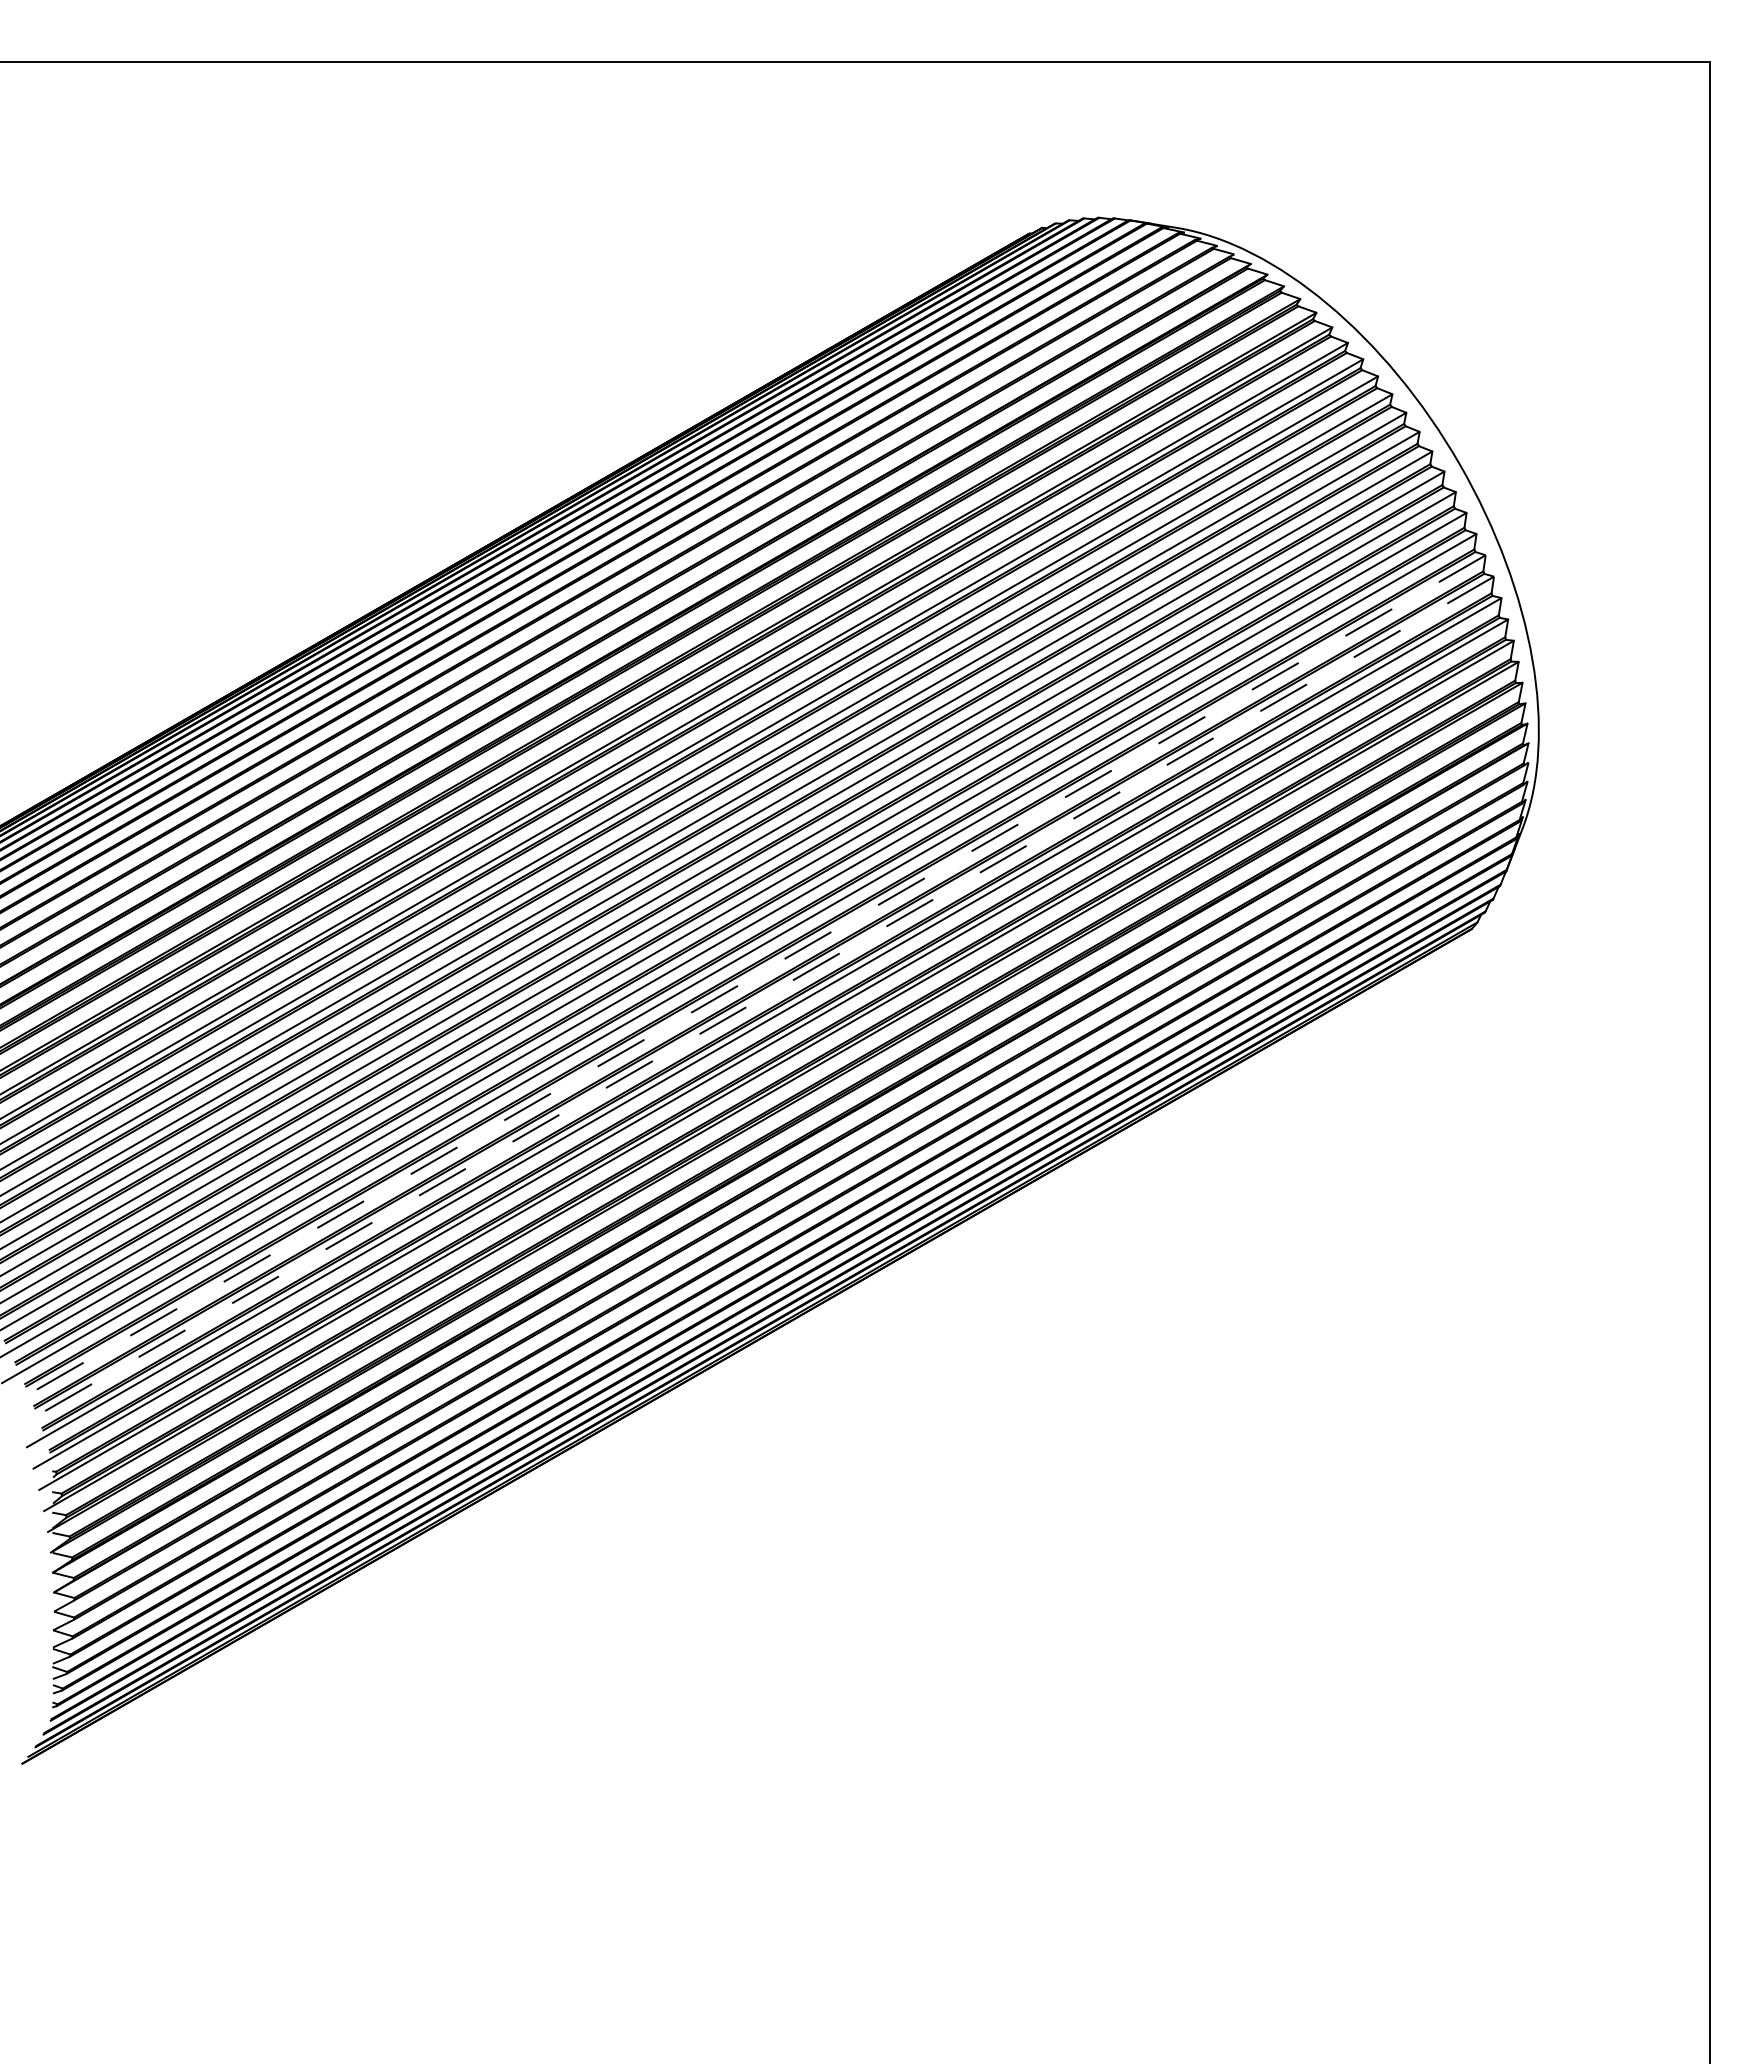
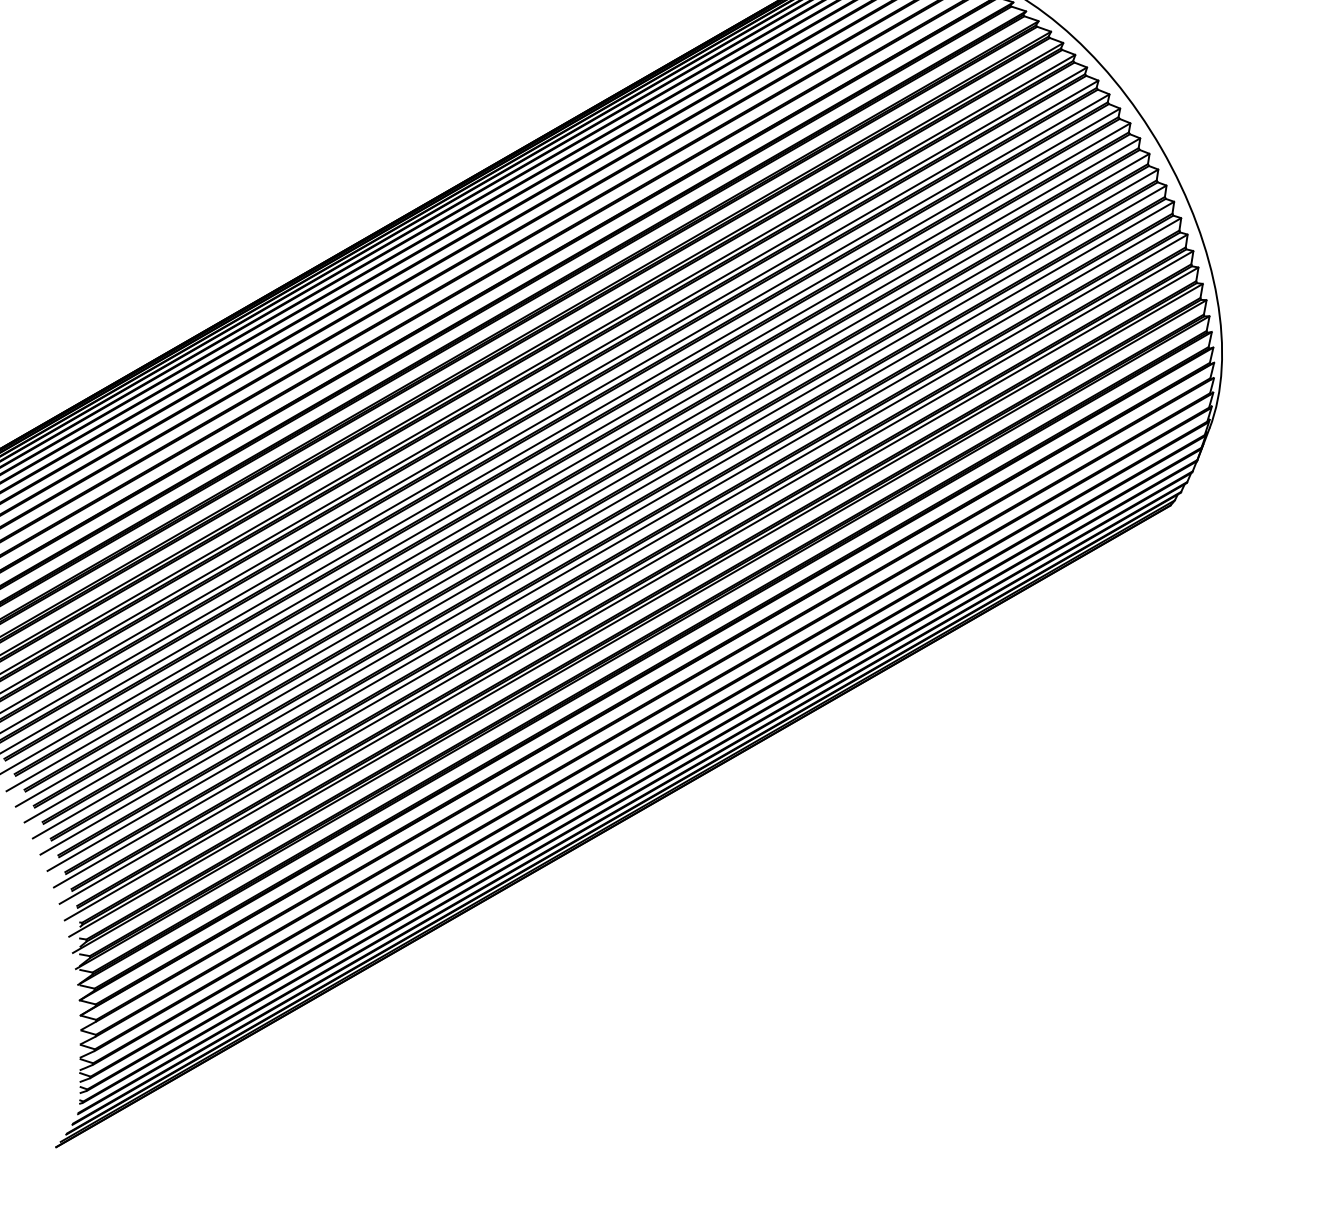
line: (748, 979) -> (614, 544), dashed -> solid
line: (756, 1001) -> (620, 561), dashed -> solid

